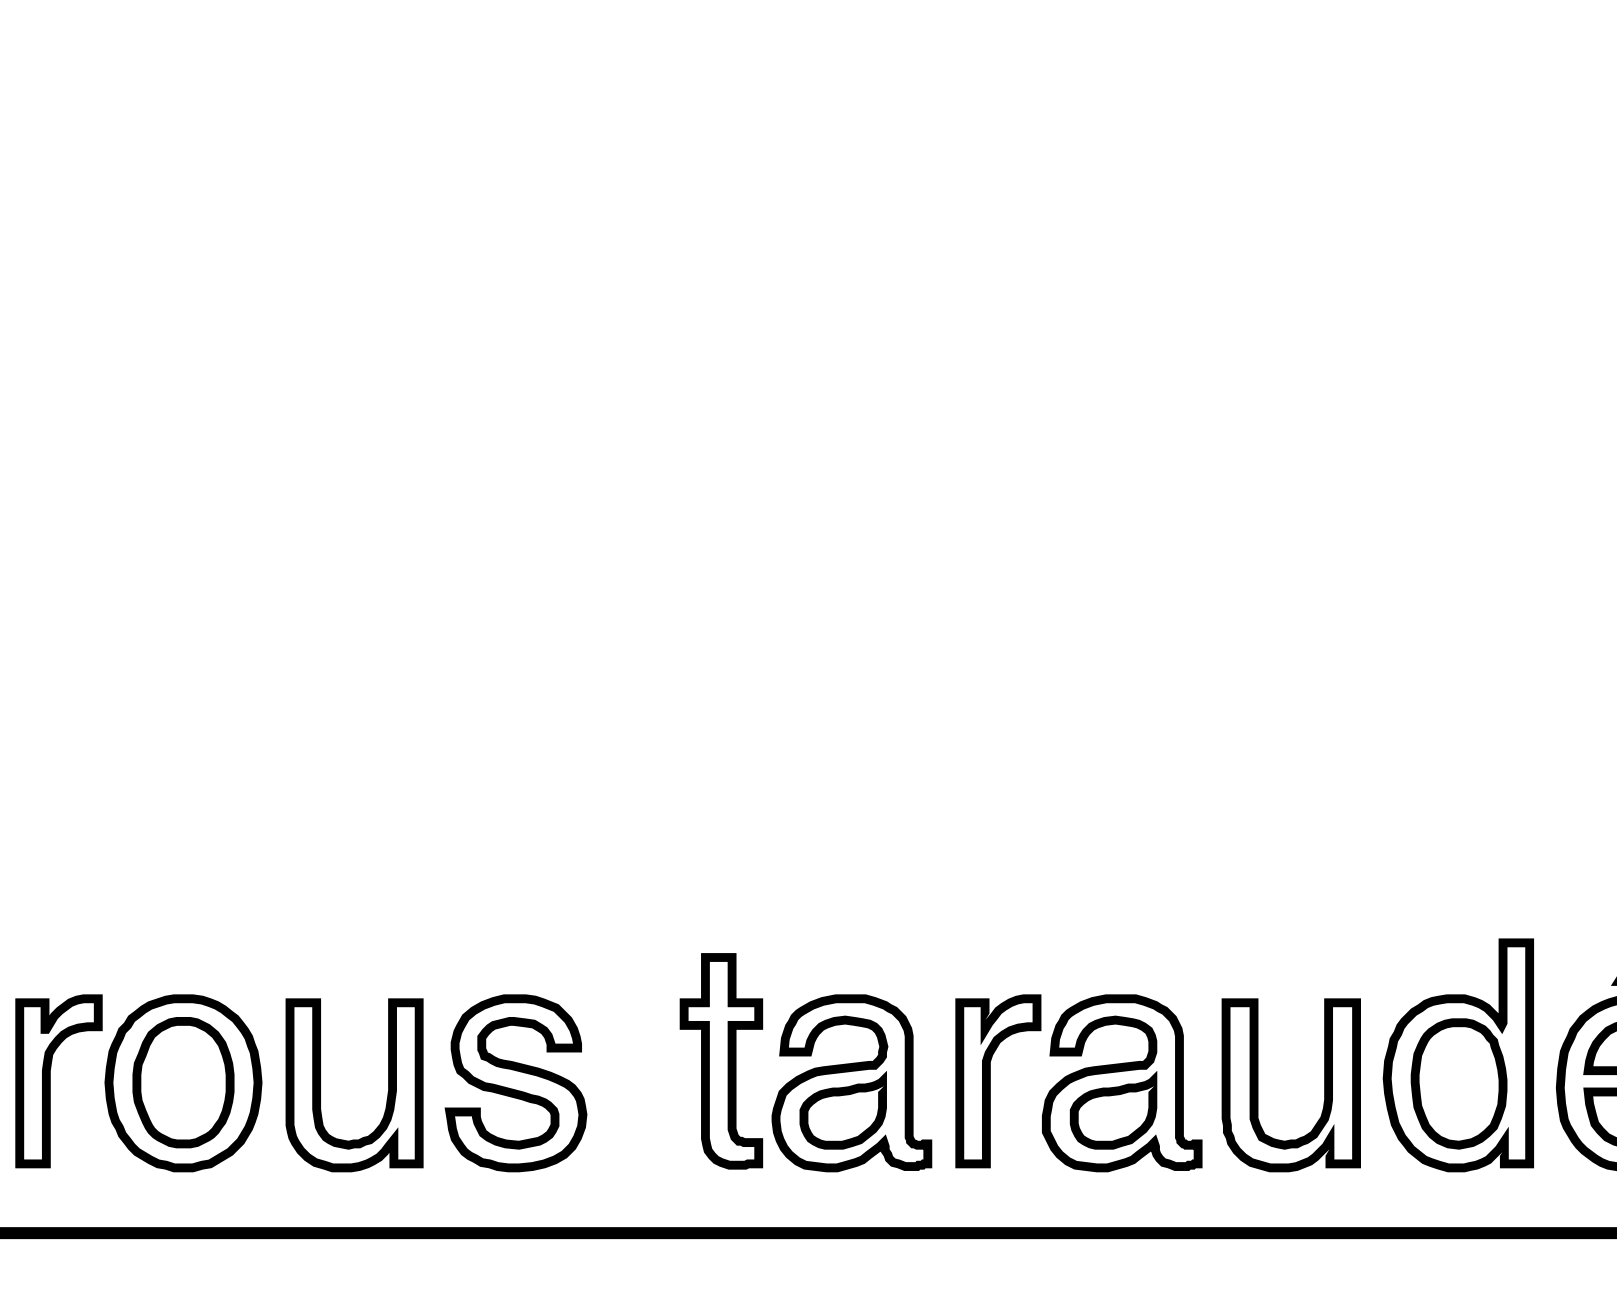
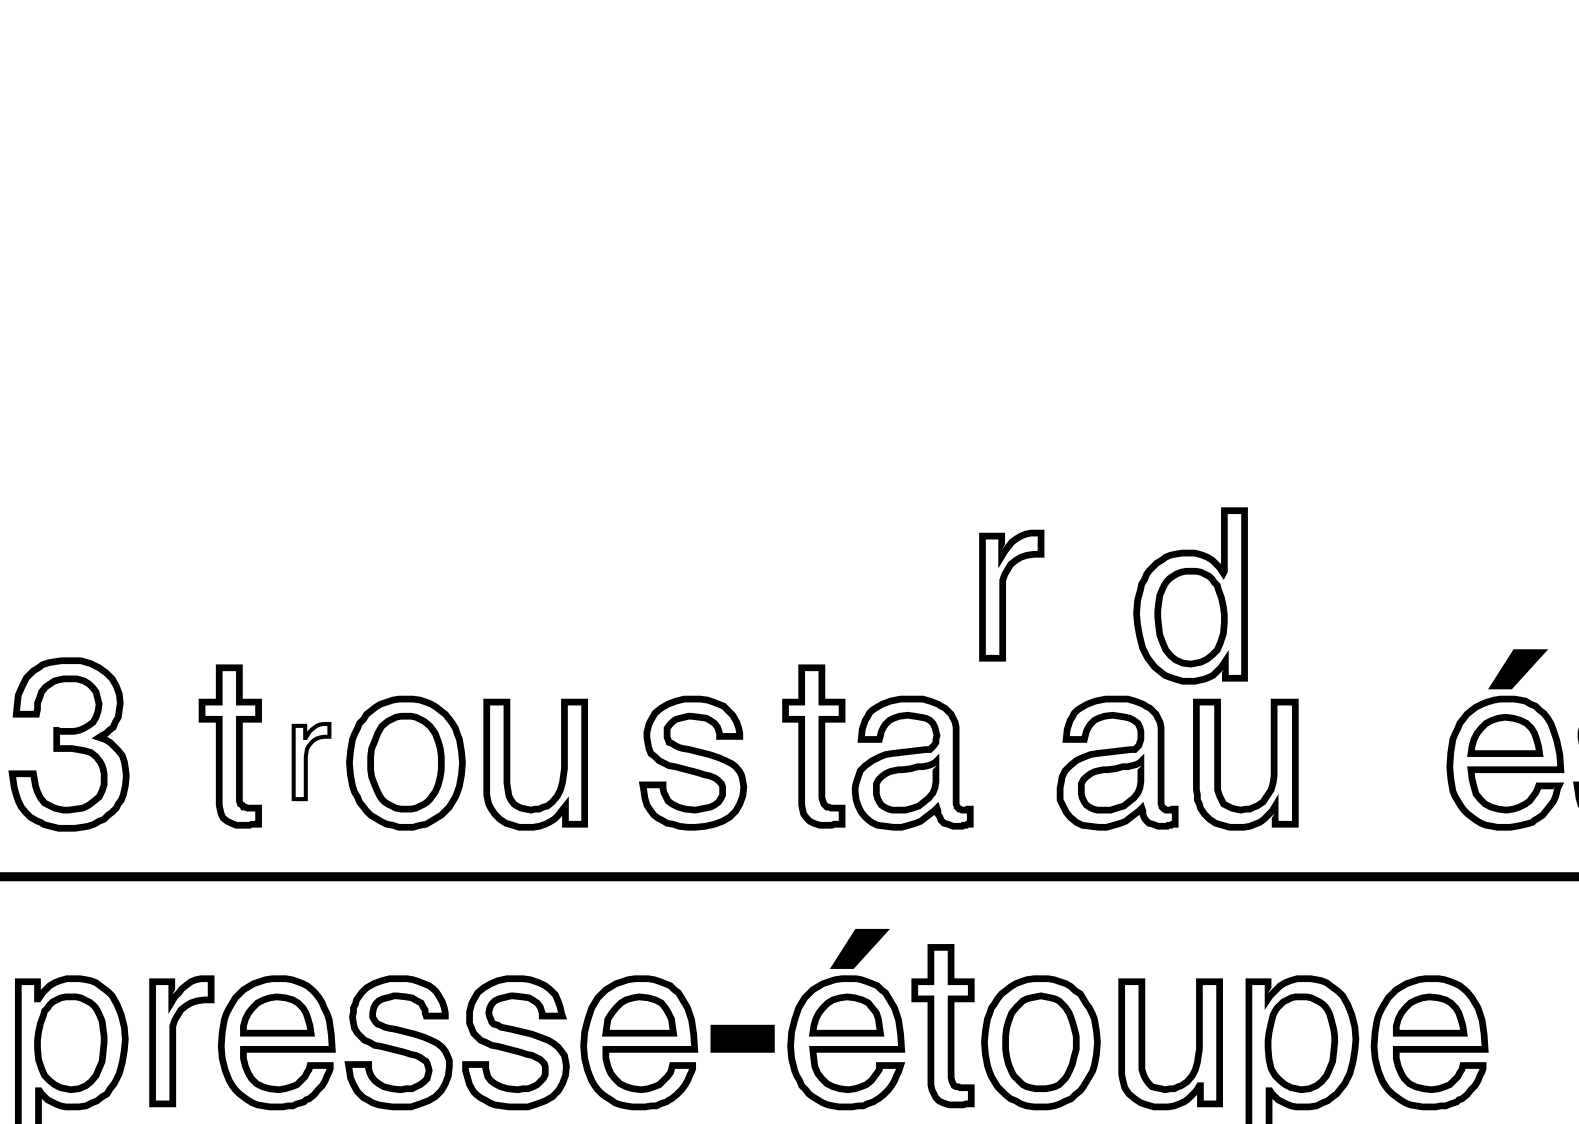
part: (1458, 1054) -> (1190, 595), moved
part: (58, 1081) -> (311, 761), size x0.6
part: (998, 1081) -> (1011, 595), moved
part: (516, 1082) -> (693, 762), moved

